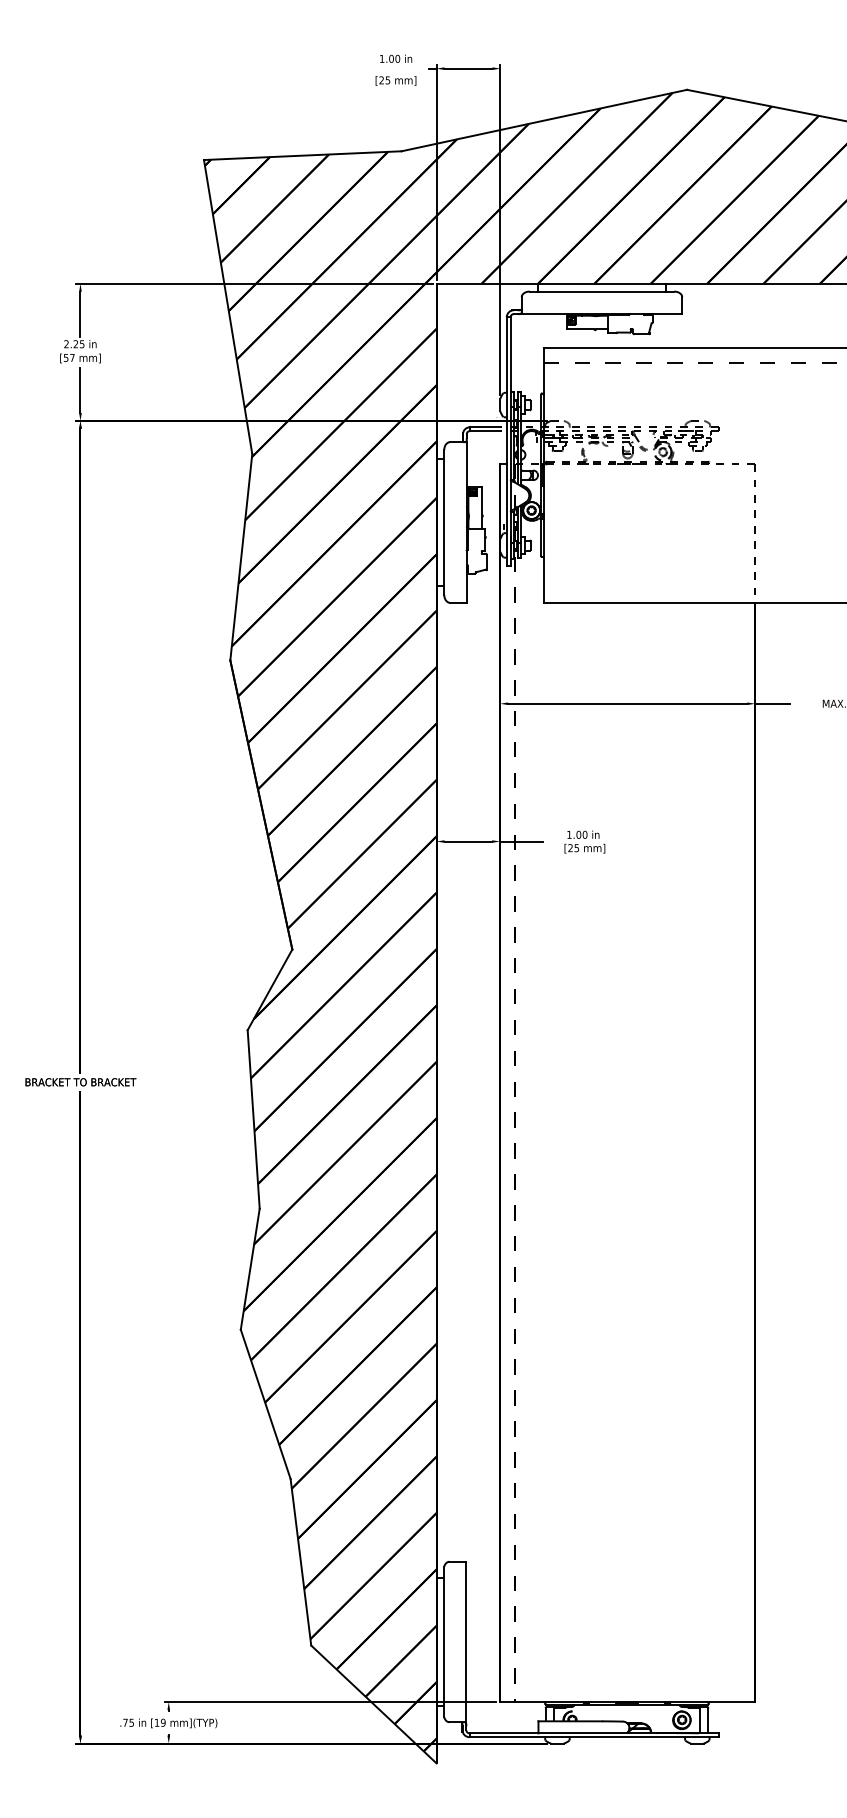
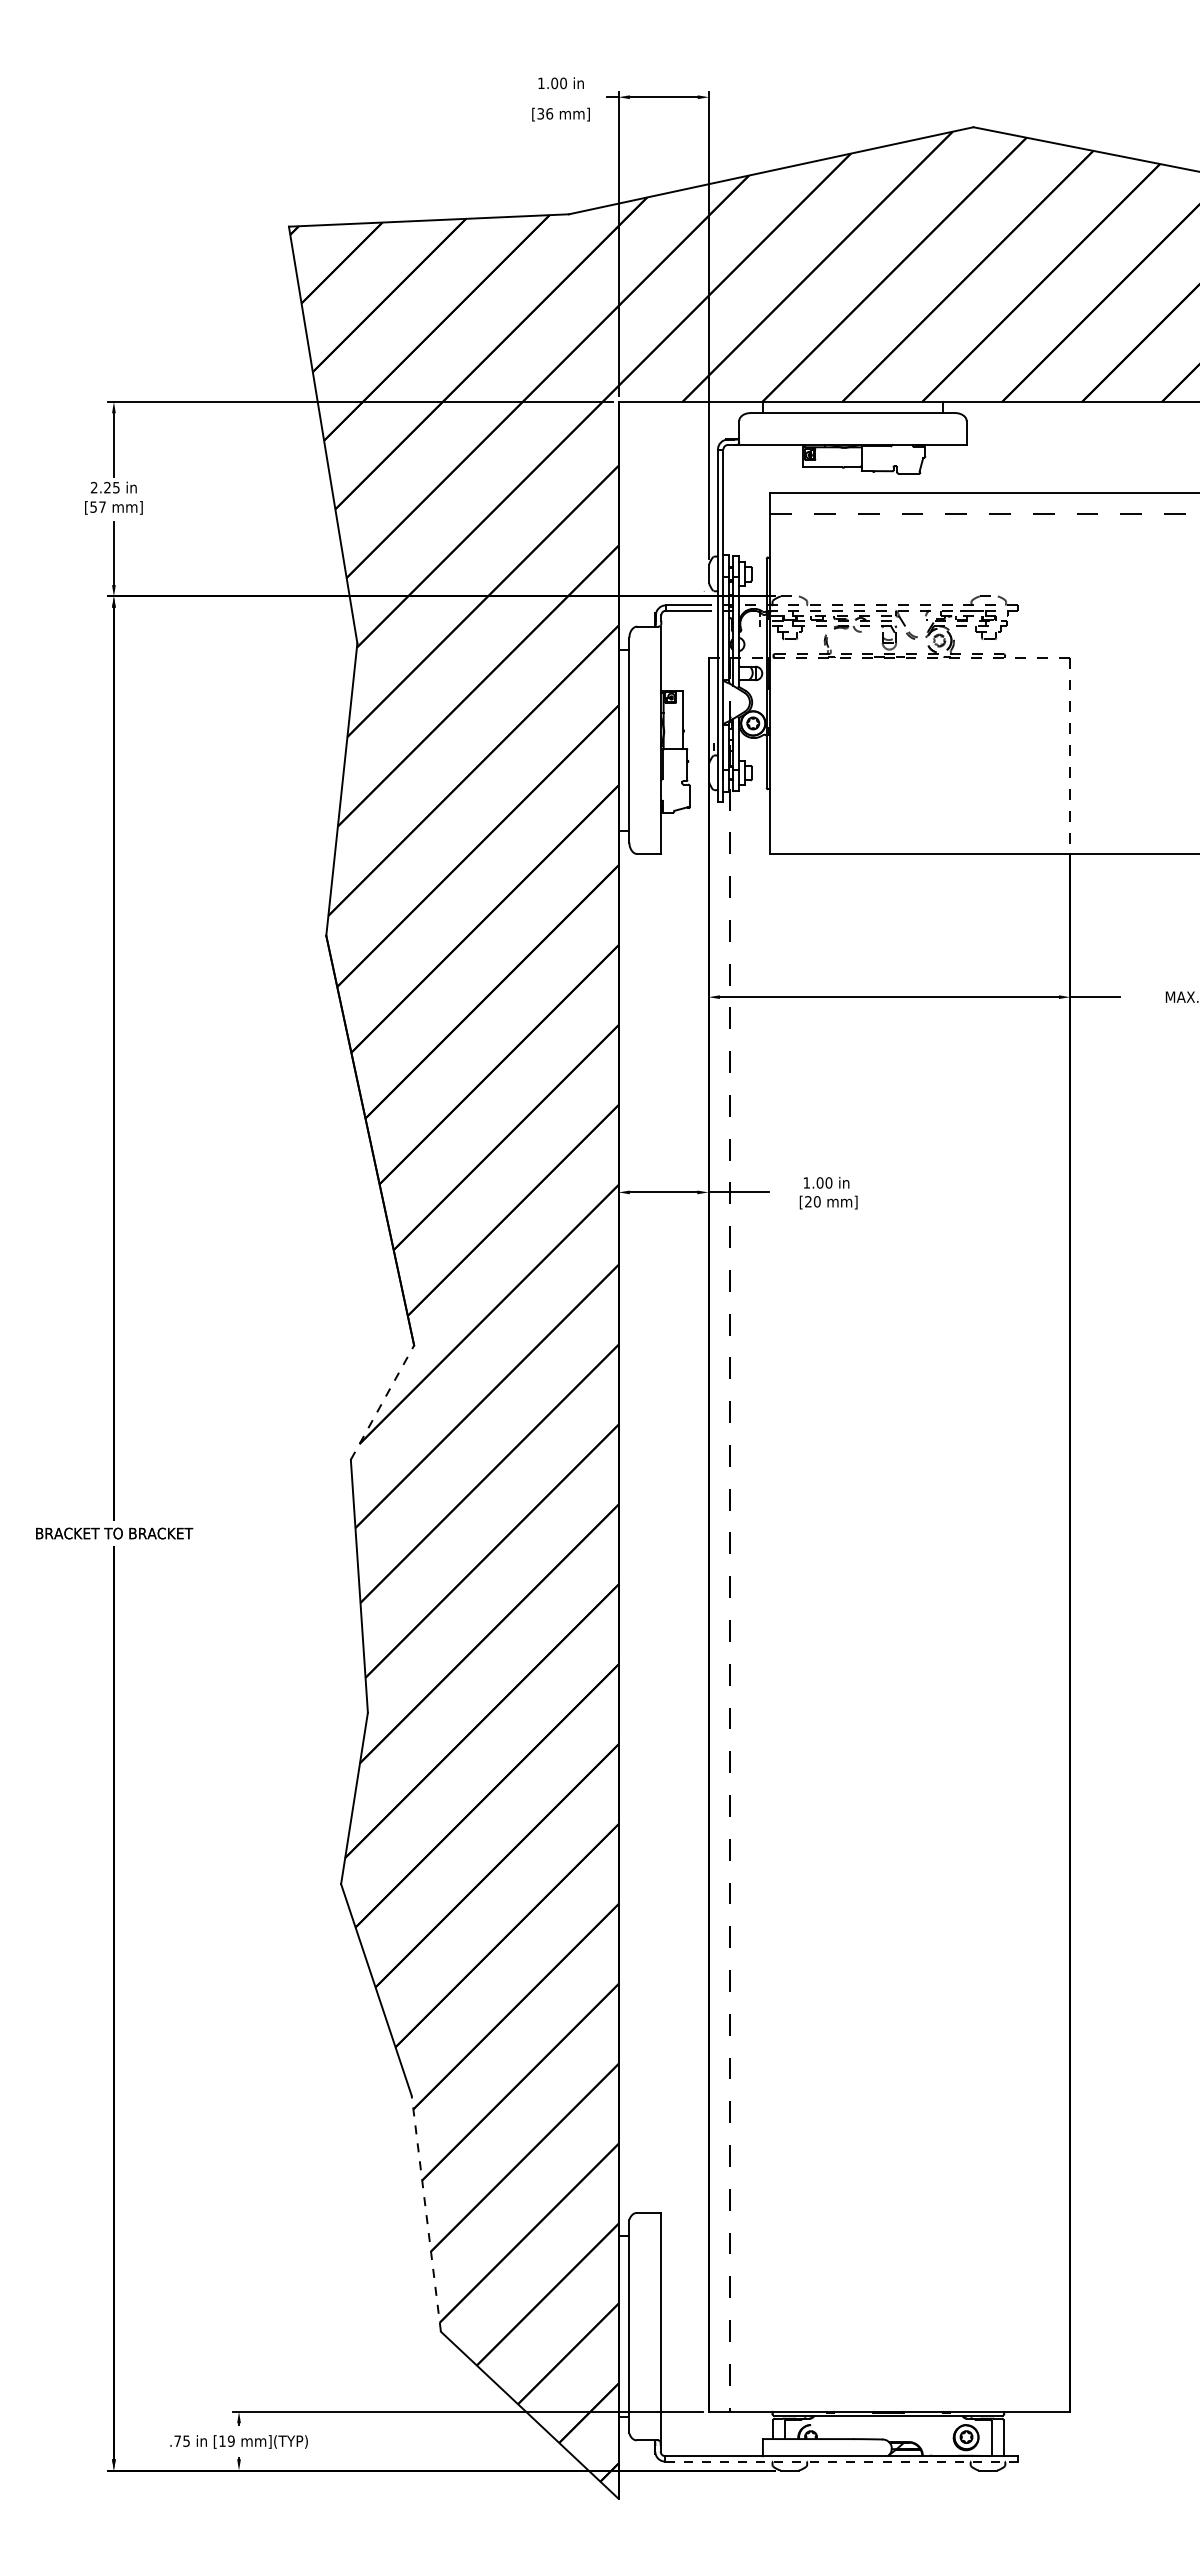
text: (385, 80) -> (545, 113), [25 -> [36
text: (576, 847) -> (816, 1201), [25 -> [20
line: (270, 989) -> (382, 1402), solid -> dashed
line: (301, 1562) -> (426, 2213), solid -> dashed
line: (593, 1737) -> (841, 2461), solid -> dashed

